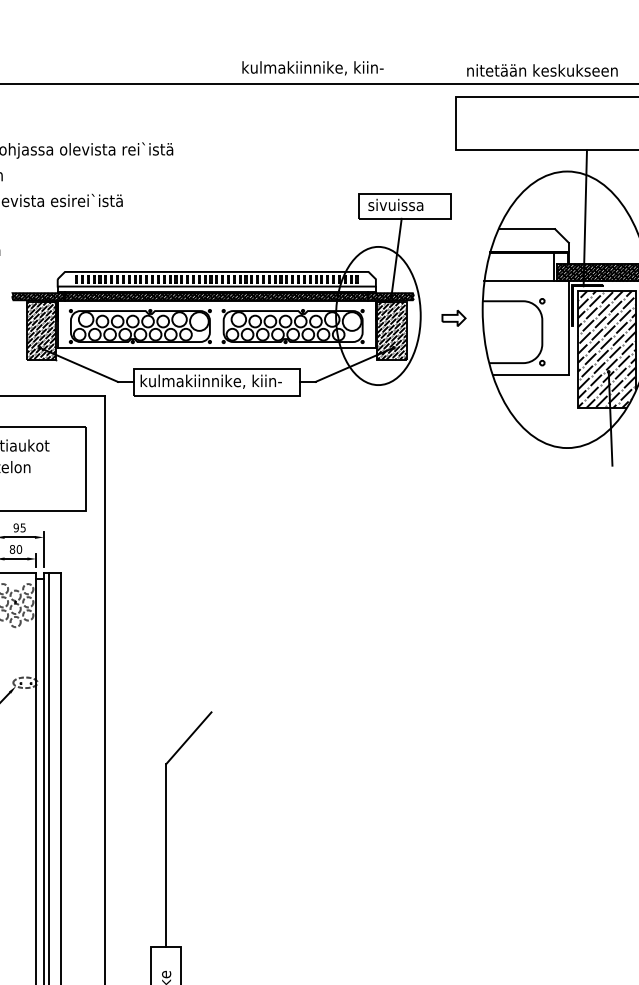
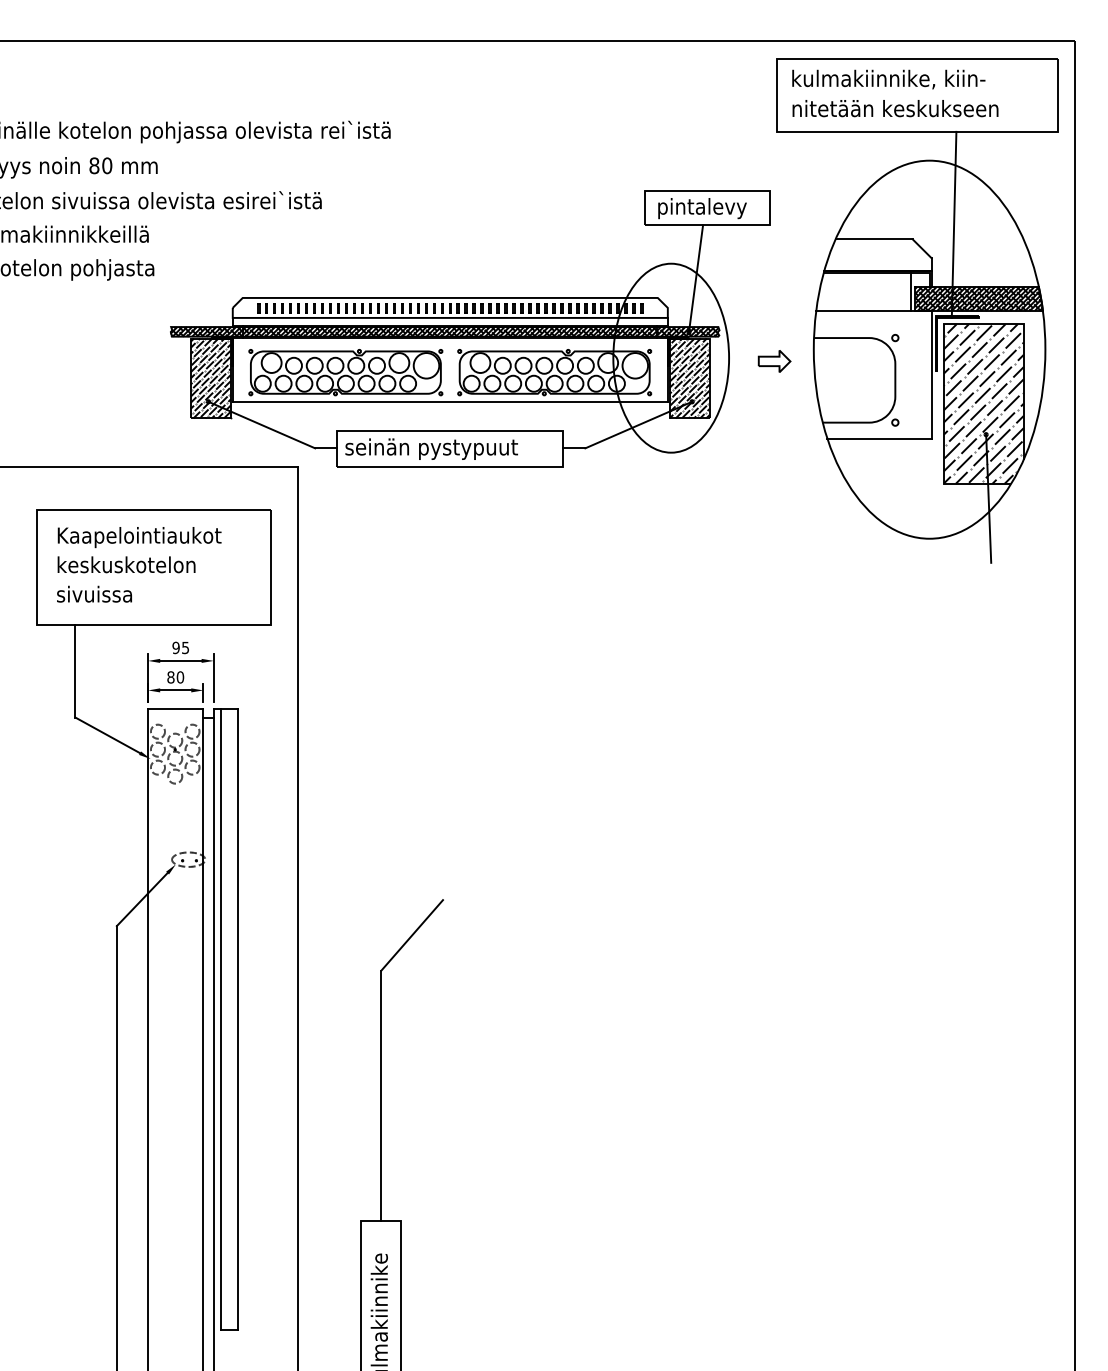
text: (312, 68) -> (888, 79), moved
text: (542, 70) -> (895, 108), moved
text: (400, 206) -> (701, 208), sivuissa -> pintalevy
text: (211, 382) -> (442, 448), kulmakiinnike, kiin- -> seinän pystypuut

